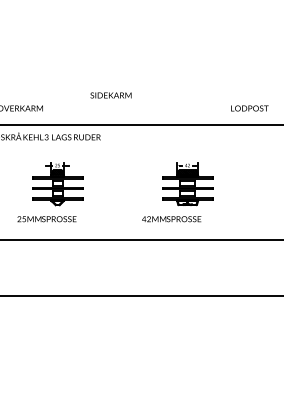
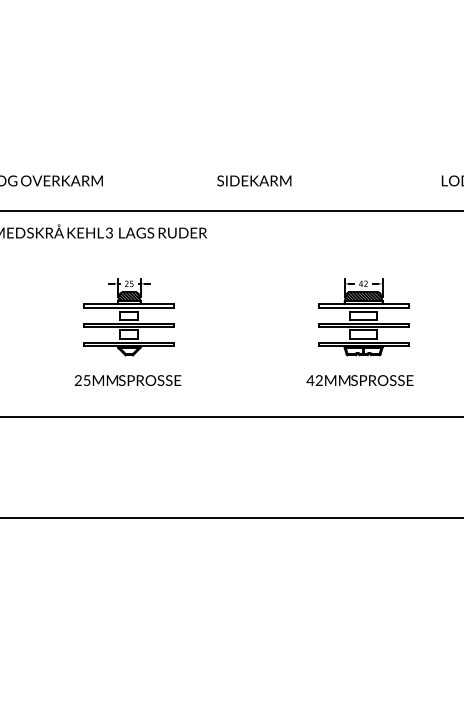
text: (110, 95) -> (253, 180), moved
text: (46, 219) -> (127, 381), moved
text: (171, 219) -> (359, 381), moved

